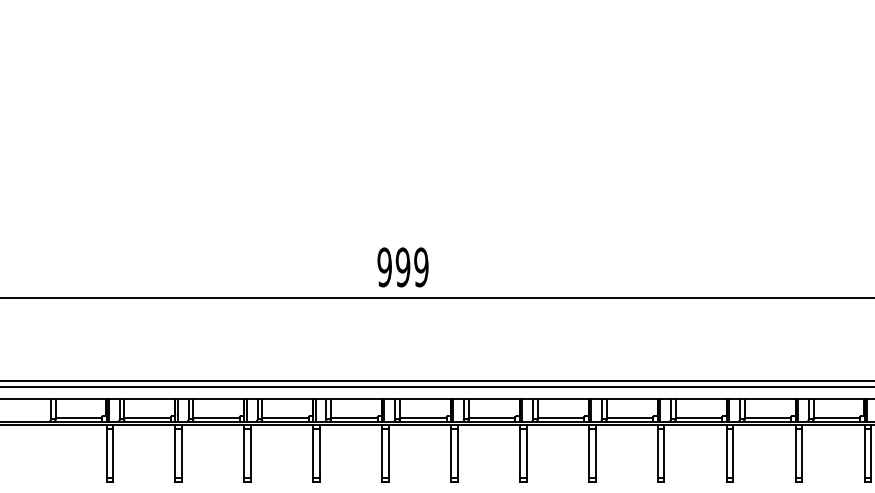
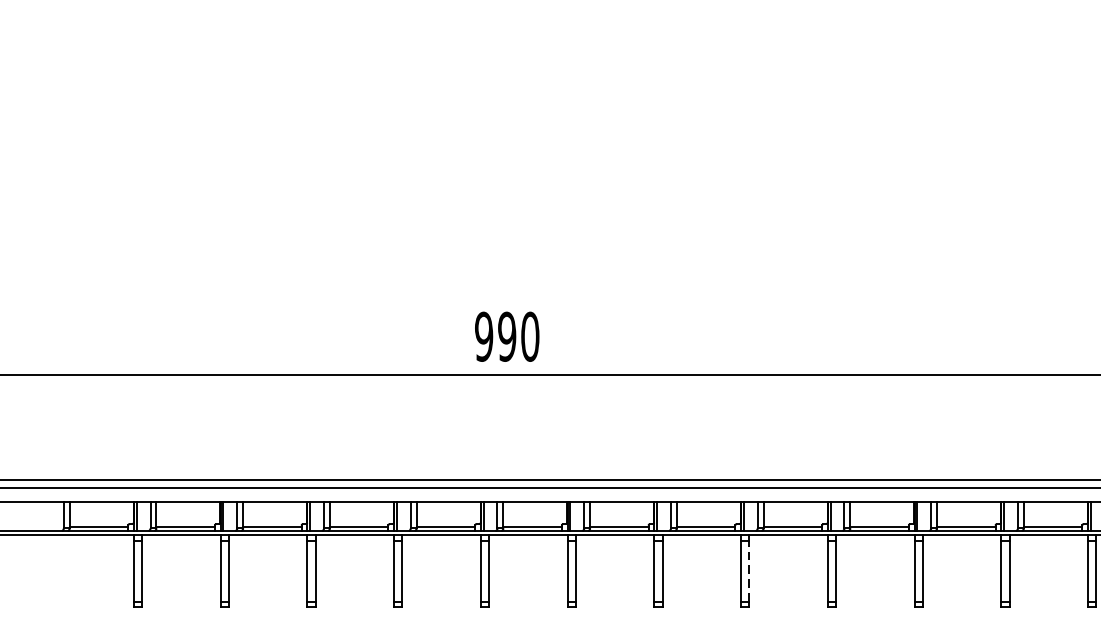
text: (421, 267) -> (530, 336), 999 -> 990
line: (595, 453) -> (749, 571), solid -> dashed

